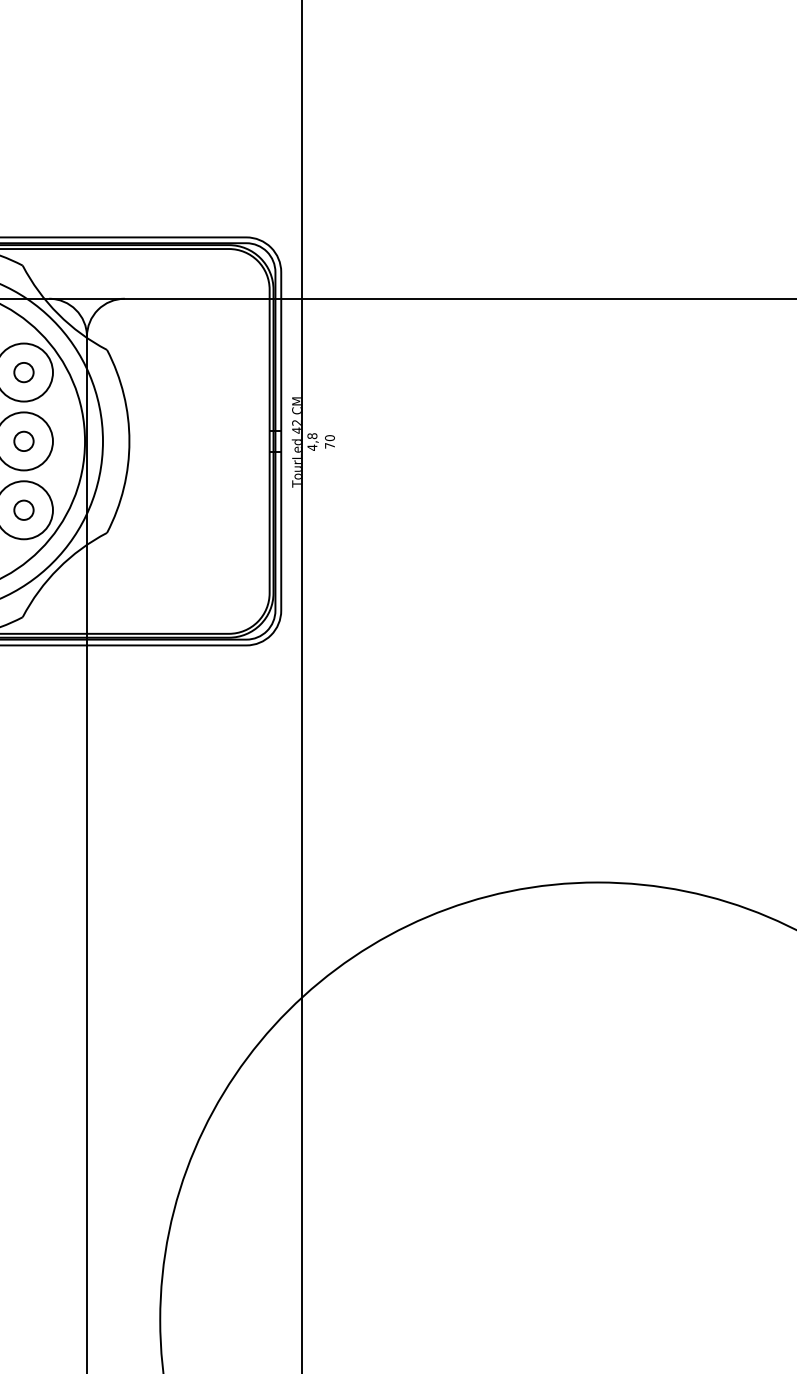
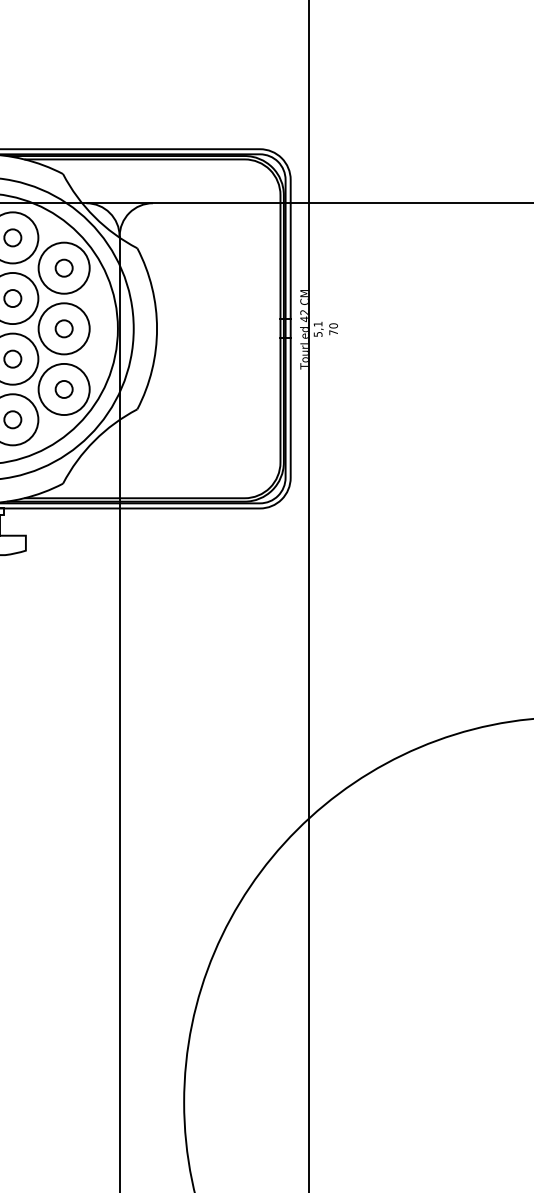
text: (312, 441) -> (318, 328), 4,8 -> 5,1

